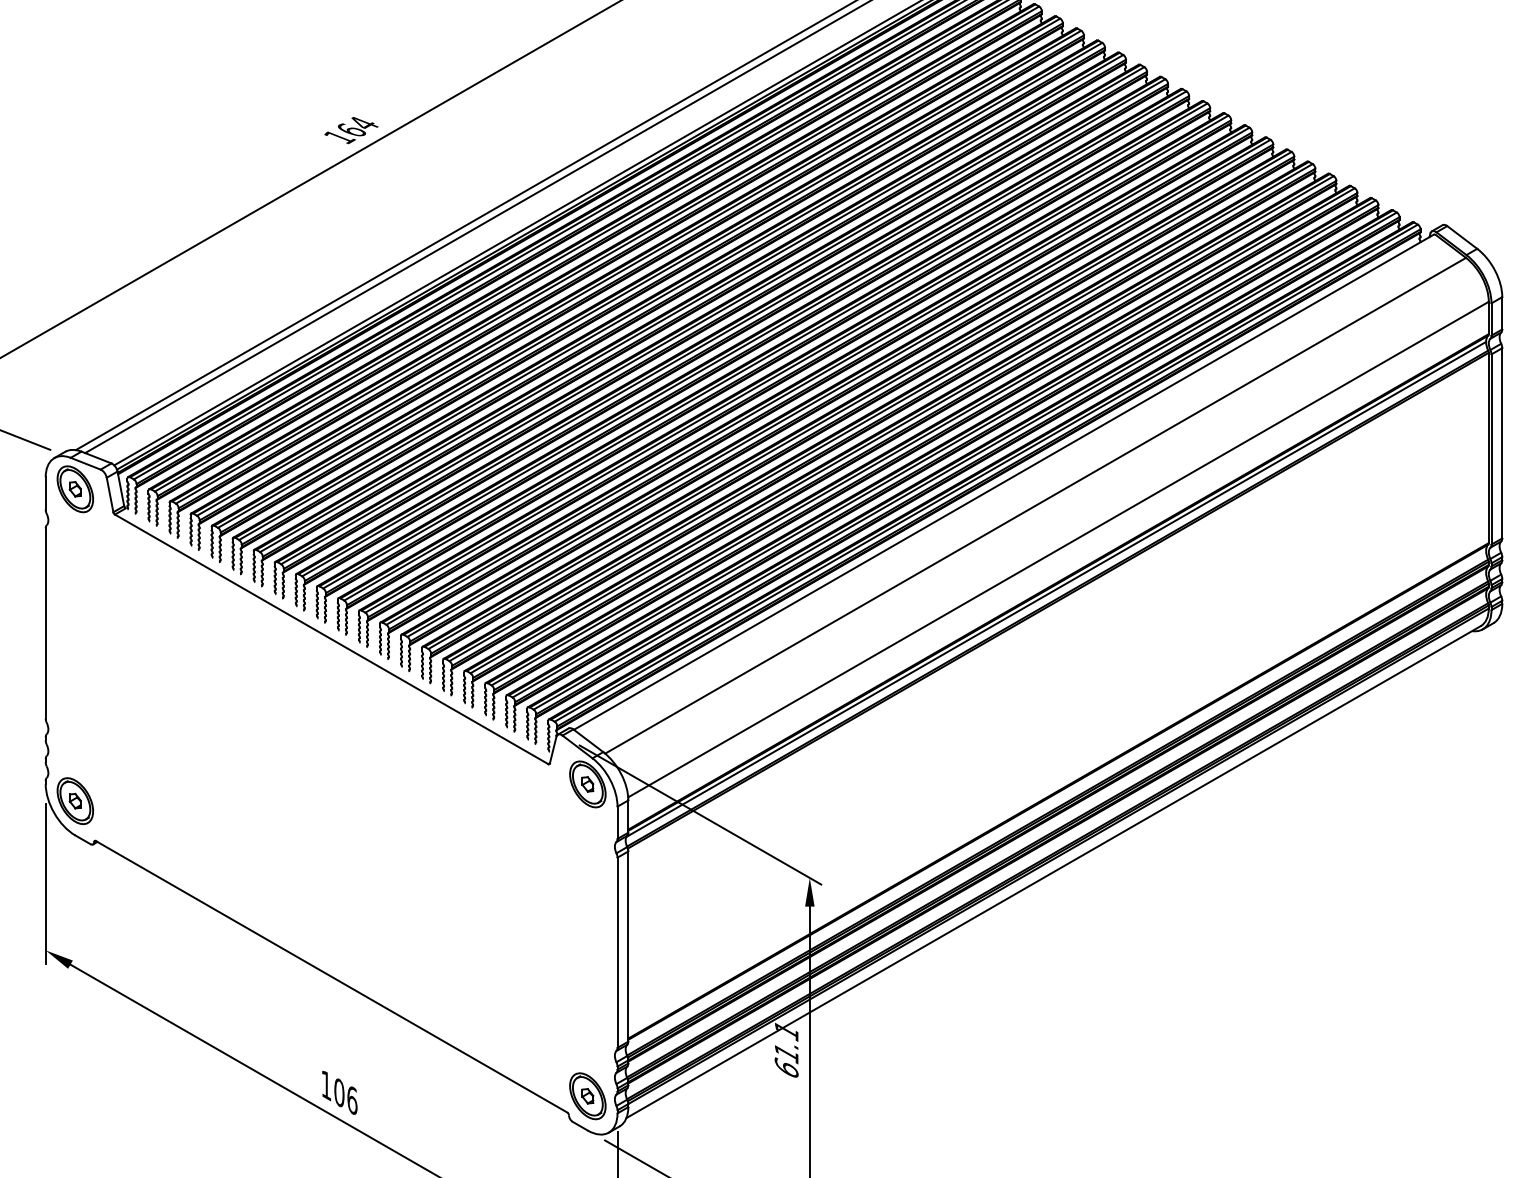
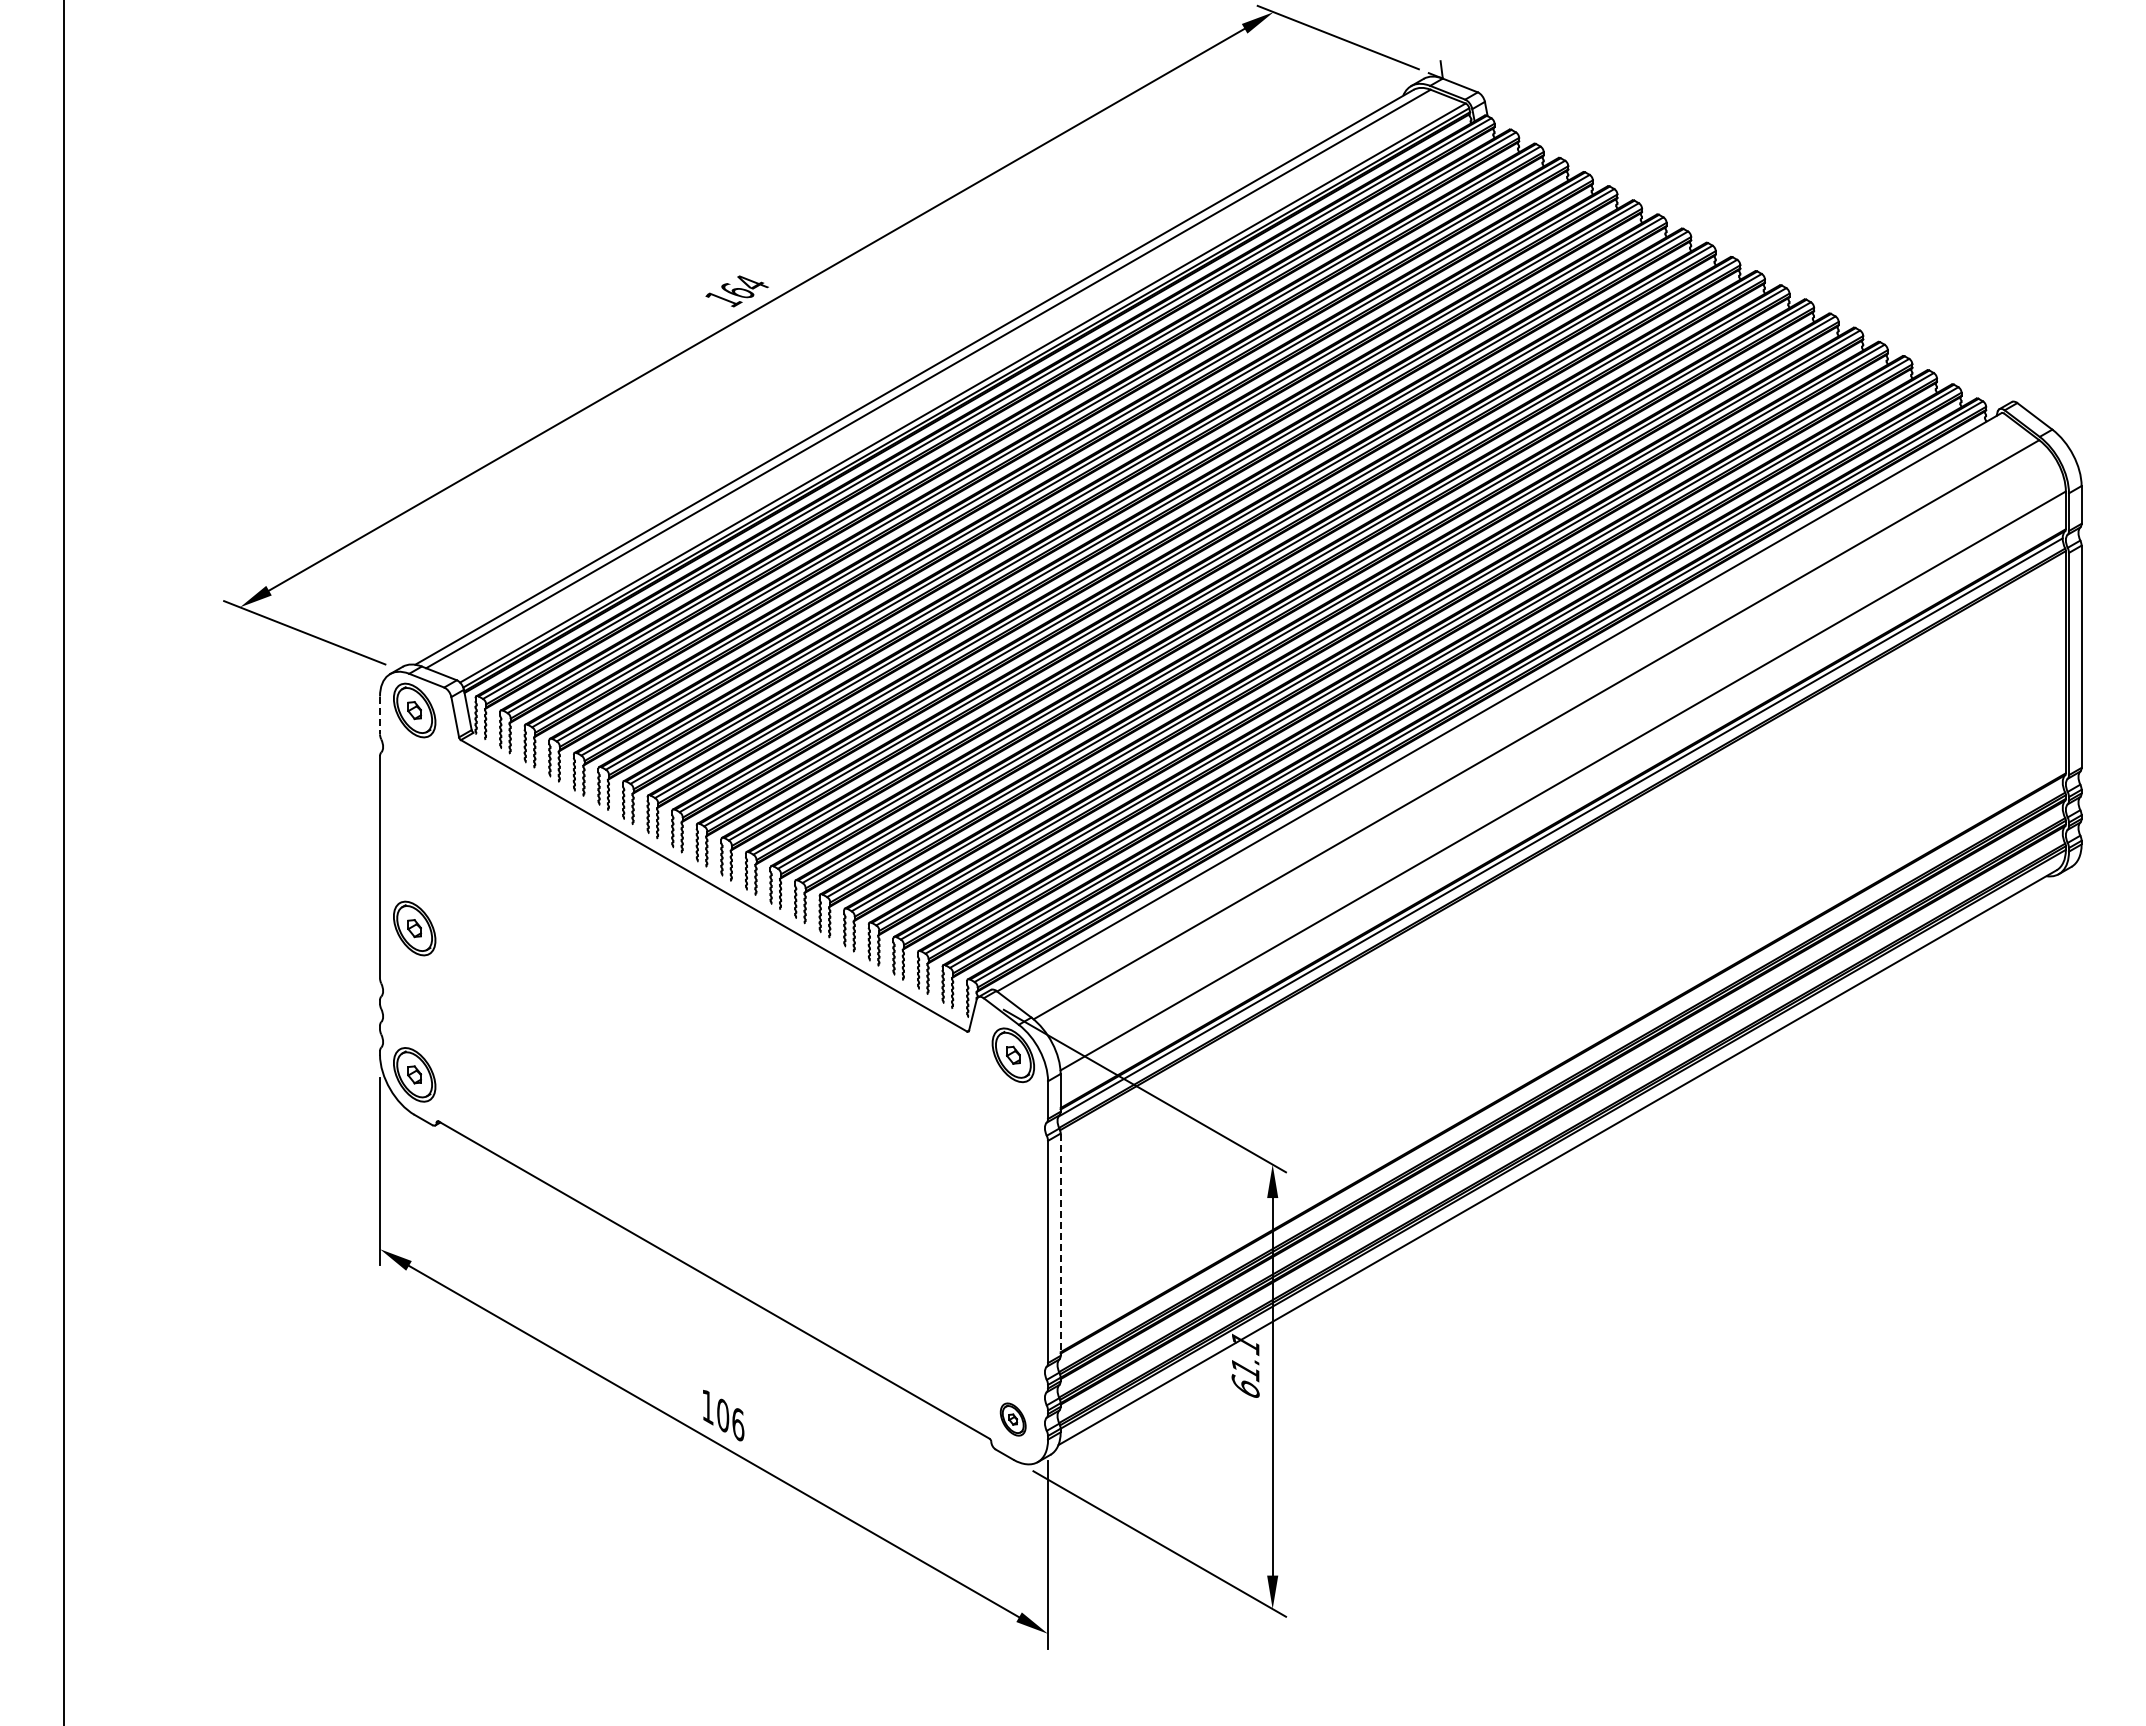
line: (46, 493) -> (380, 715), solid -> dashed
part: (75, 675) -> (414, 928), added
line: (628, 947) -> (1060, 1245), solid -> dashed
part: (587, 1096) -> (1012, 1419), size x0.6

